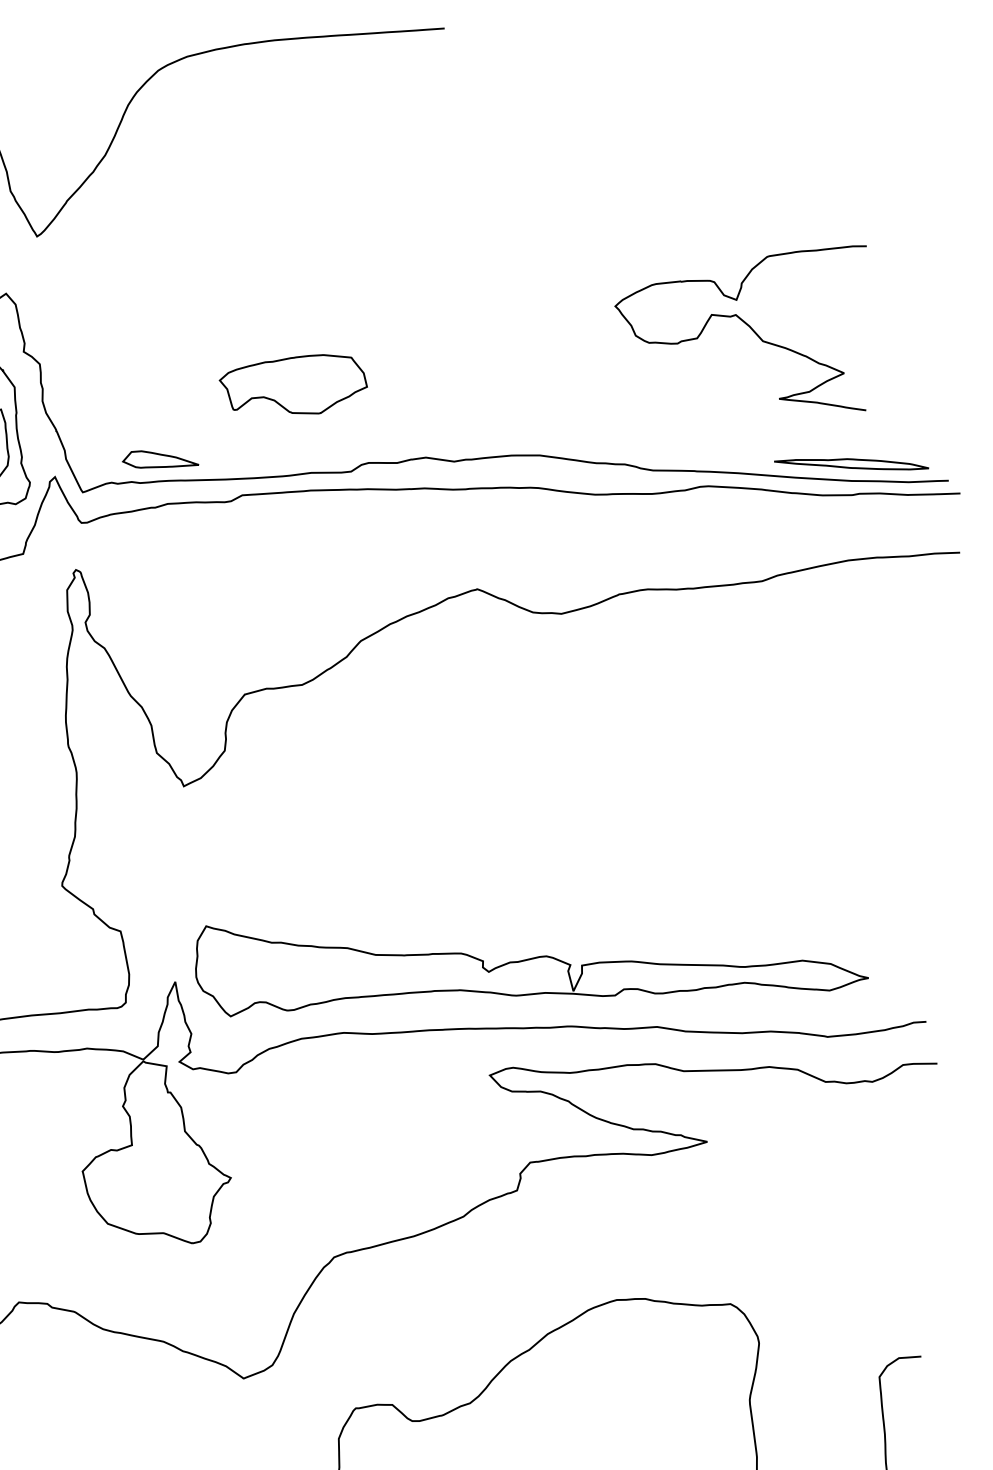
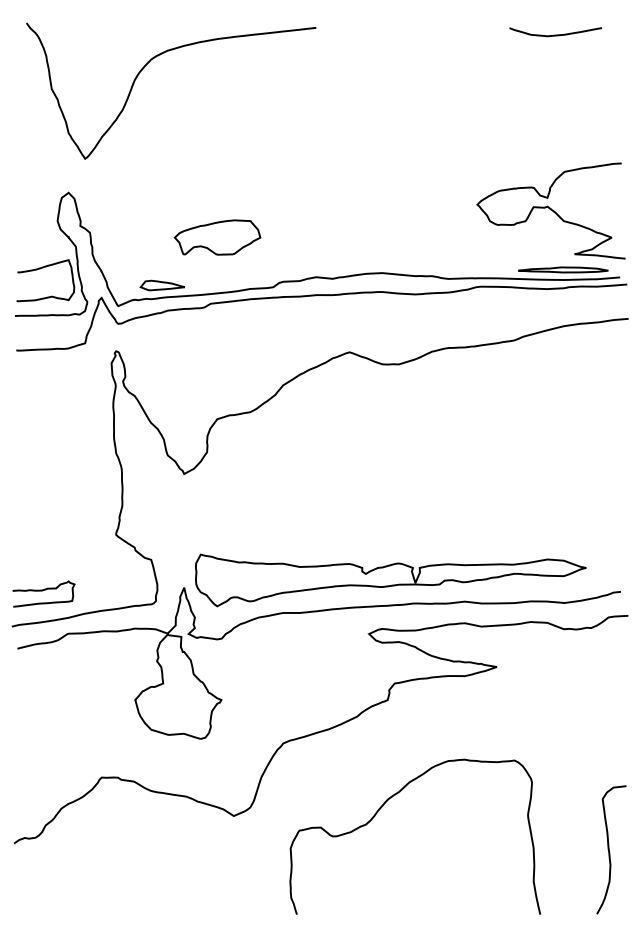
curve: (855, 57) -> (555, 34), added
curve: (740, 321) -> (550, 210), moved
part: (293, 383) -> (217, 237), moved

